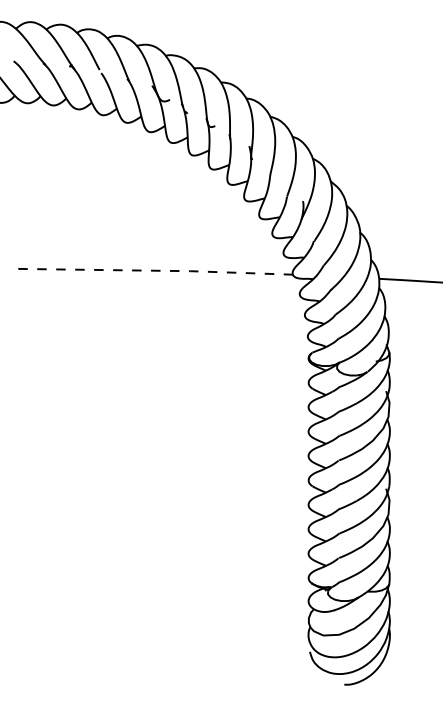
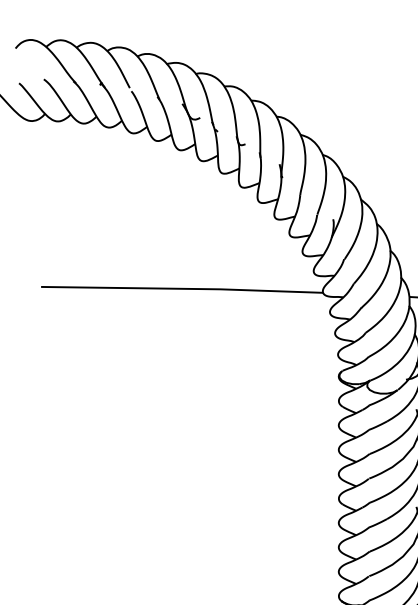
line: (152, 270) -> (182, 288), dashed -> solid

